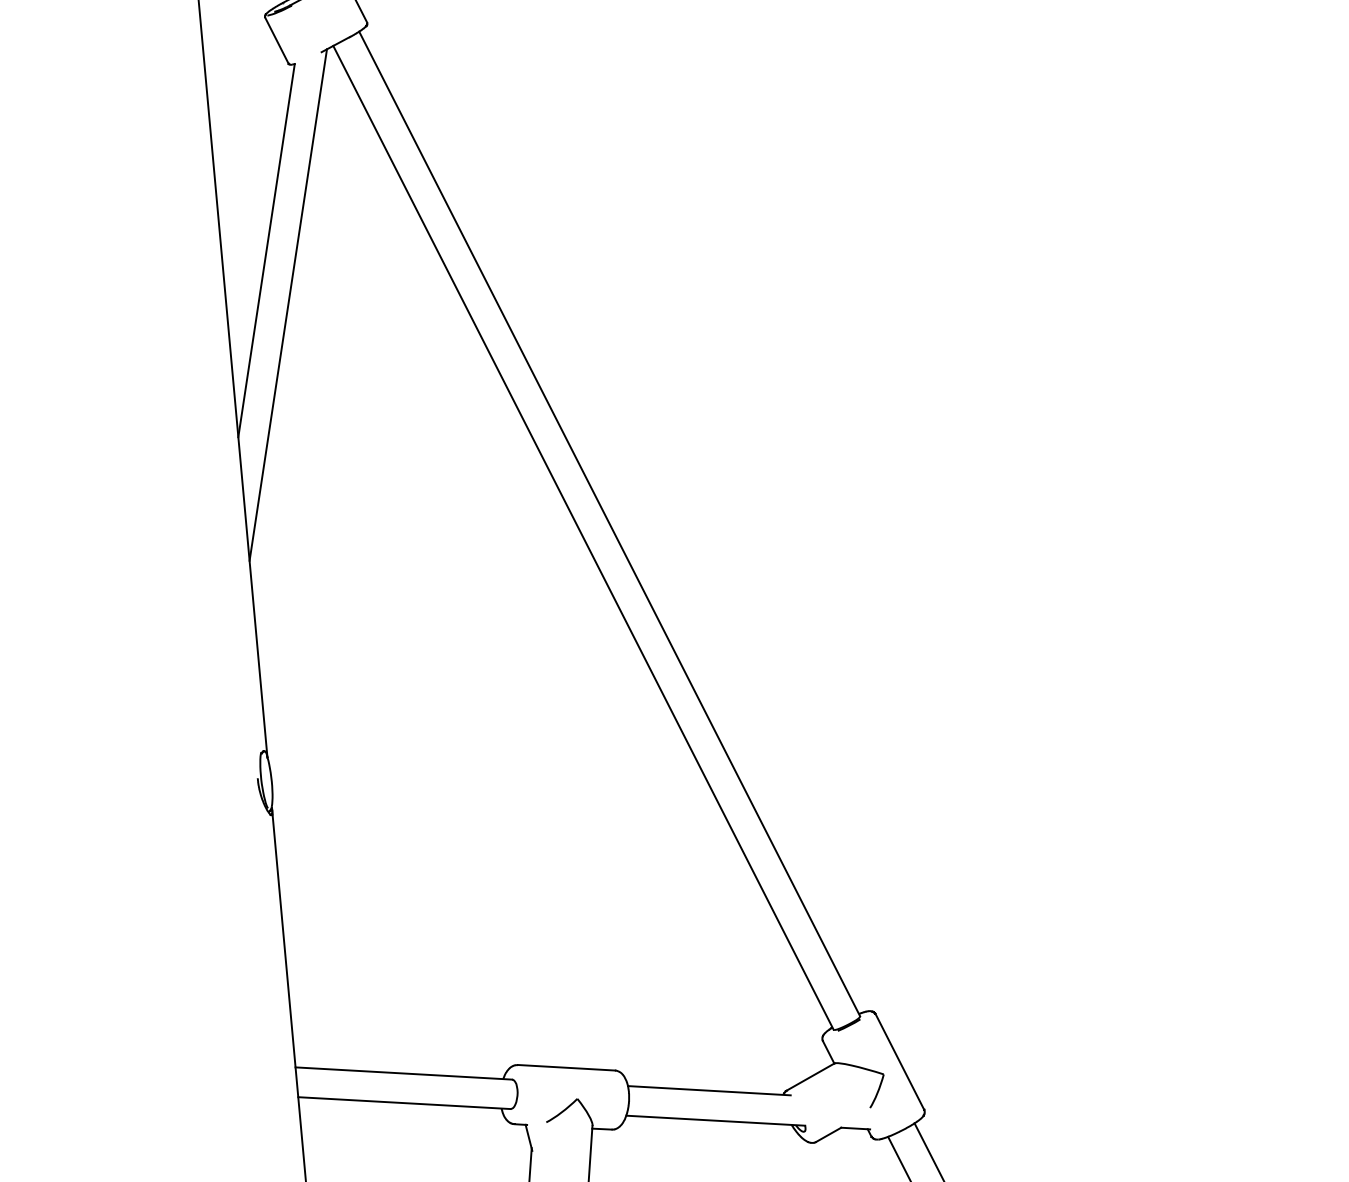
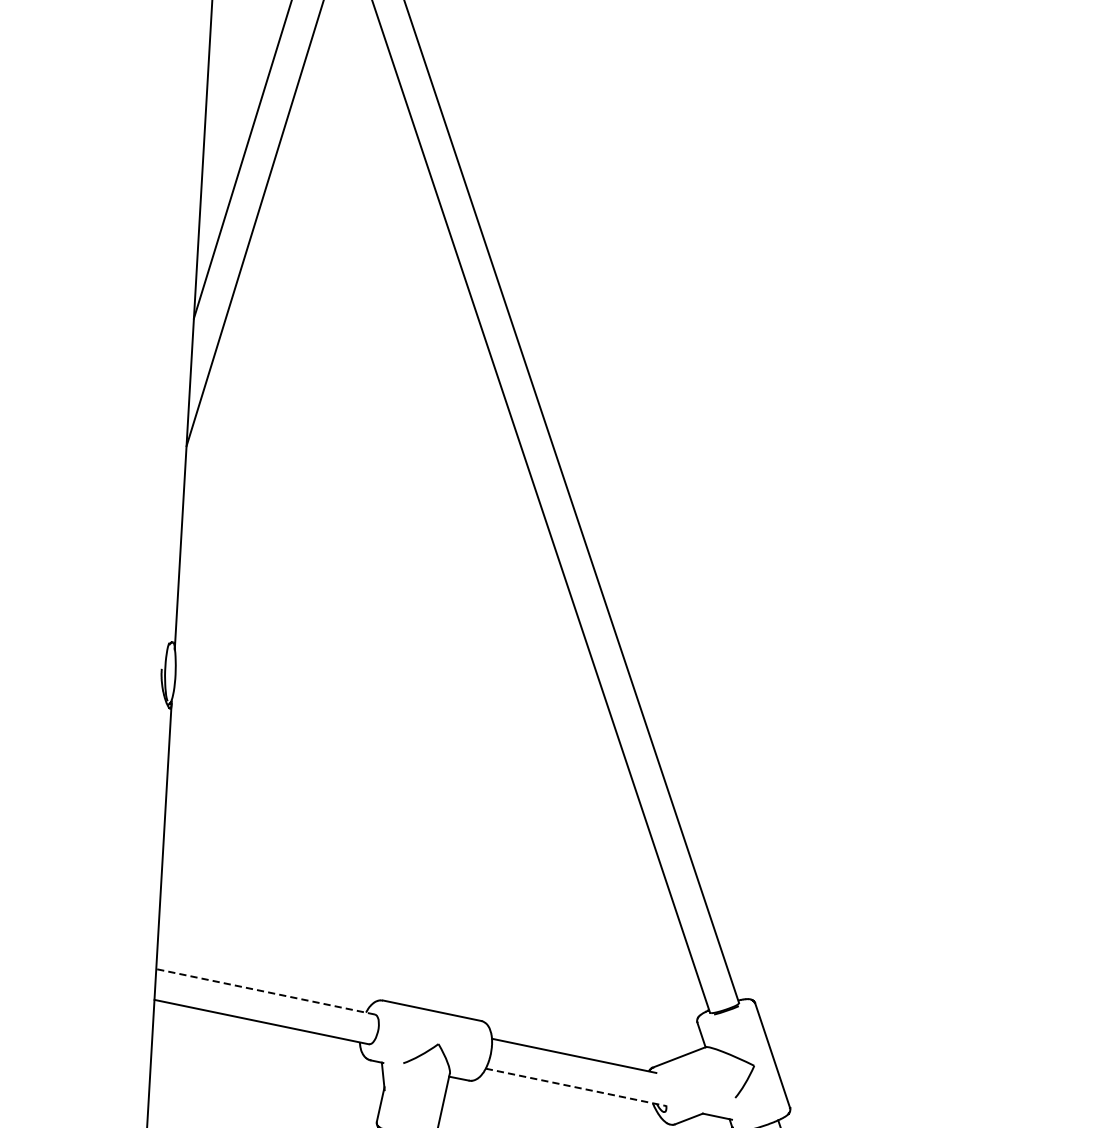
line: (403, 1073) -> (265, 991), solid -> dashed
line: (715, 1120) -> (575, 1087), solid -> dashed

